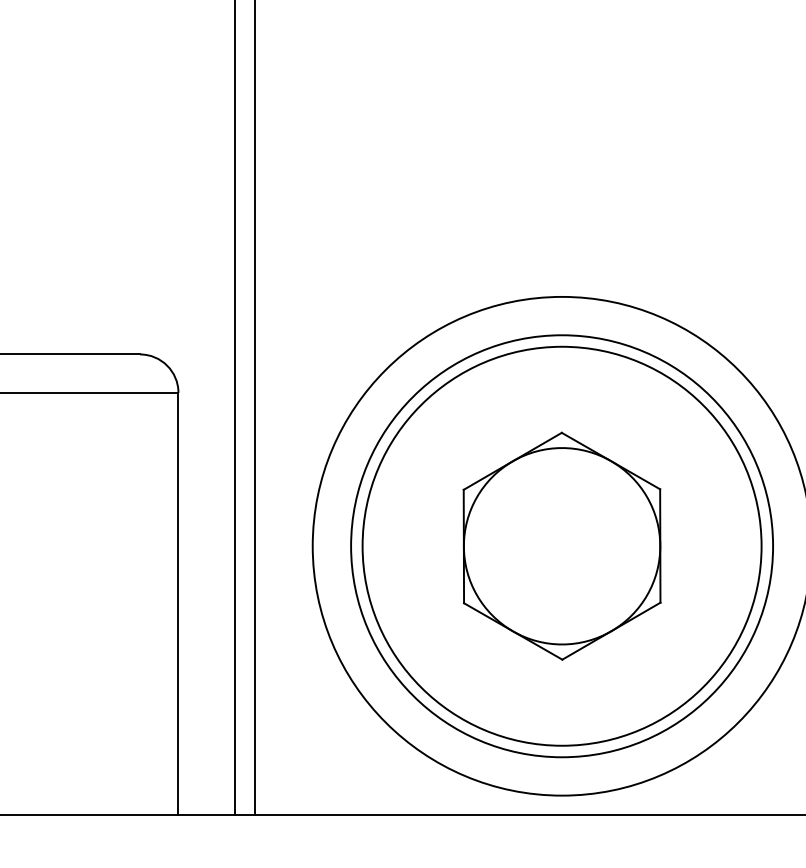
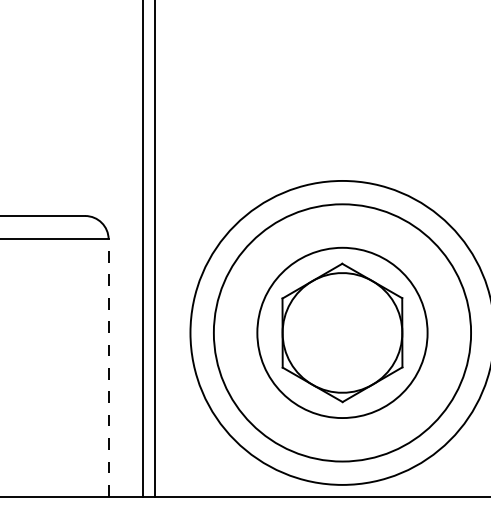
circle: (562, 545) -> (342, 332), size x0.7
line: (178, 604) -> (108, 368), solid -> dashed

